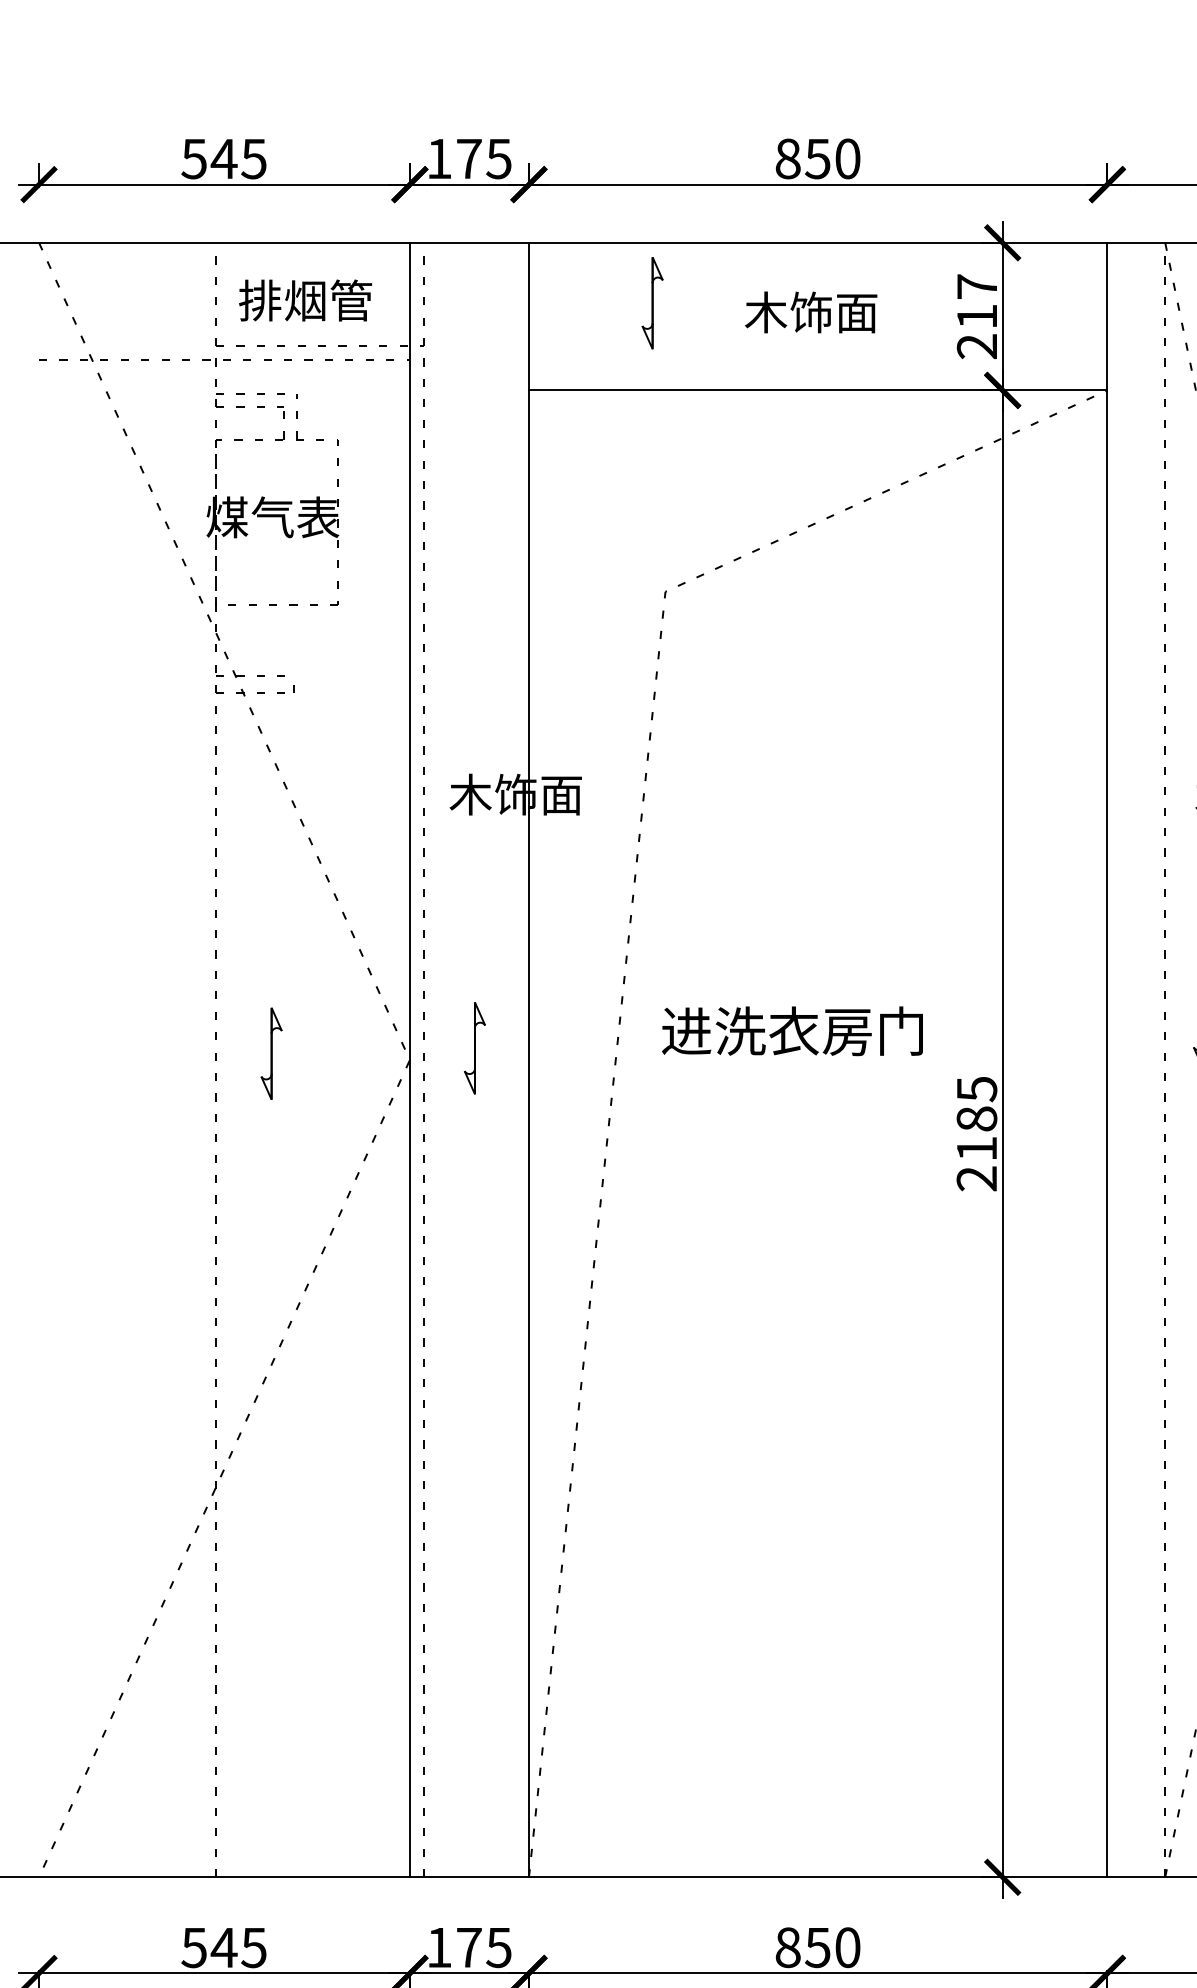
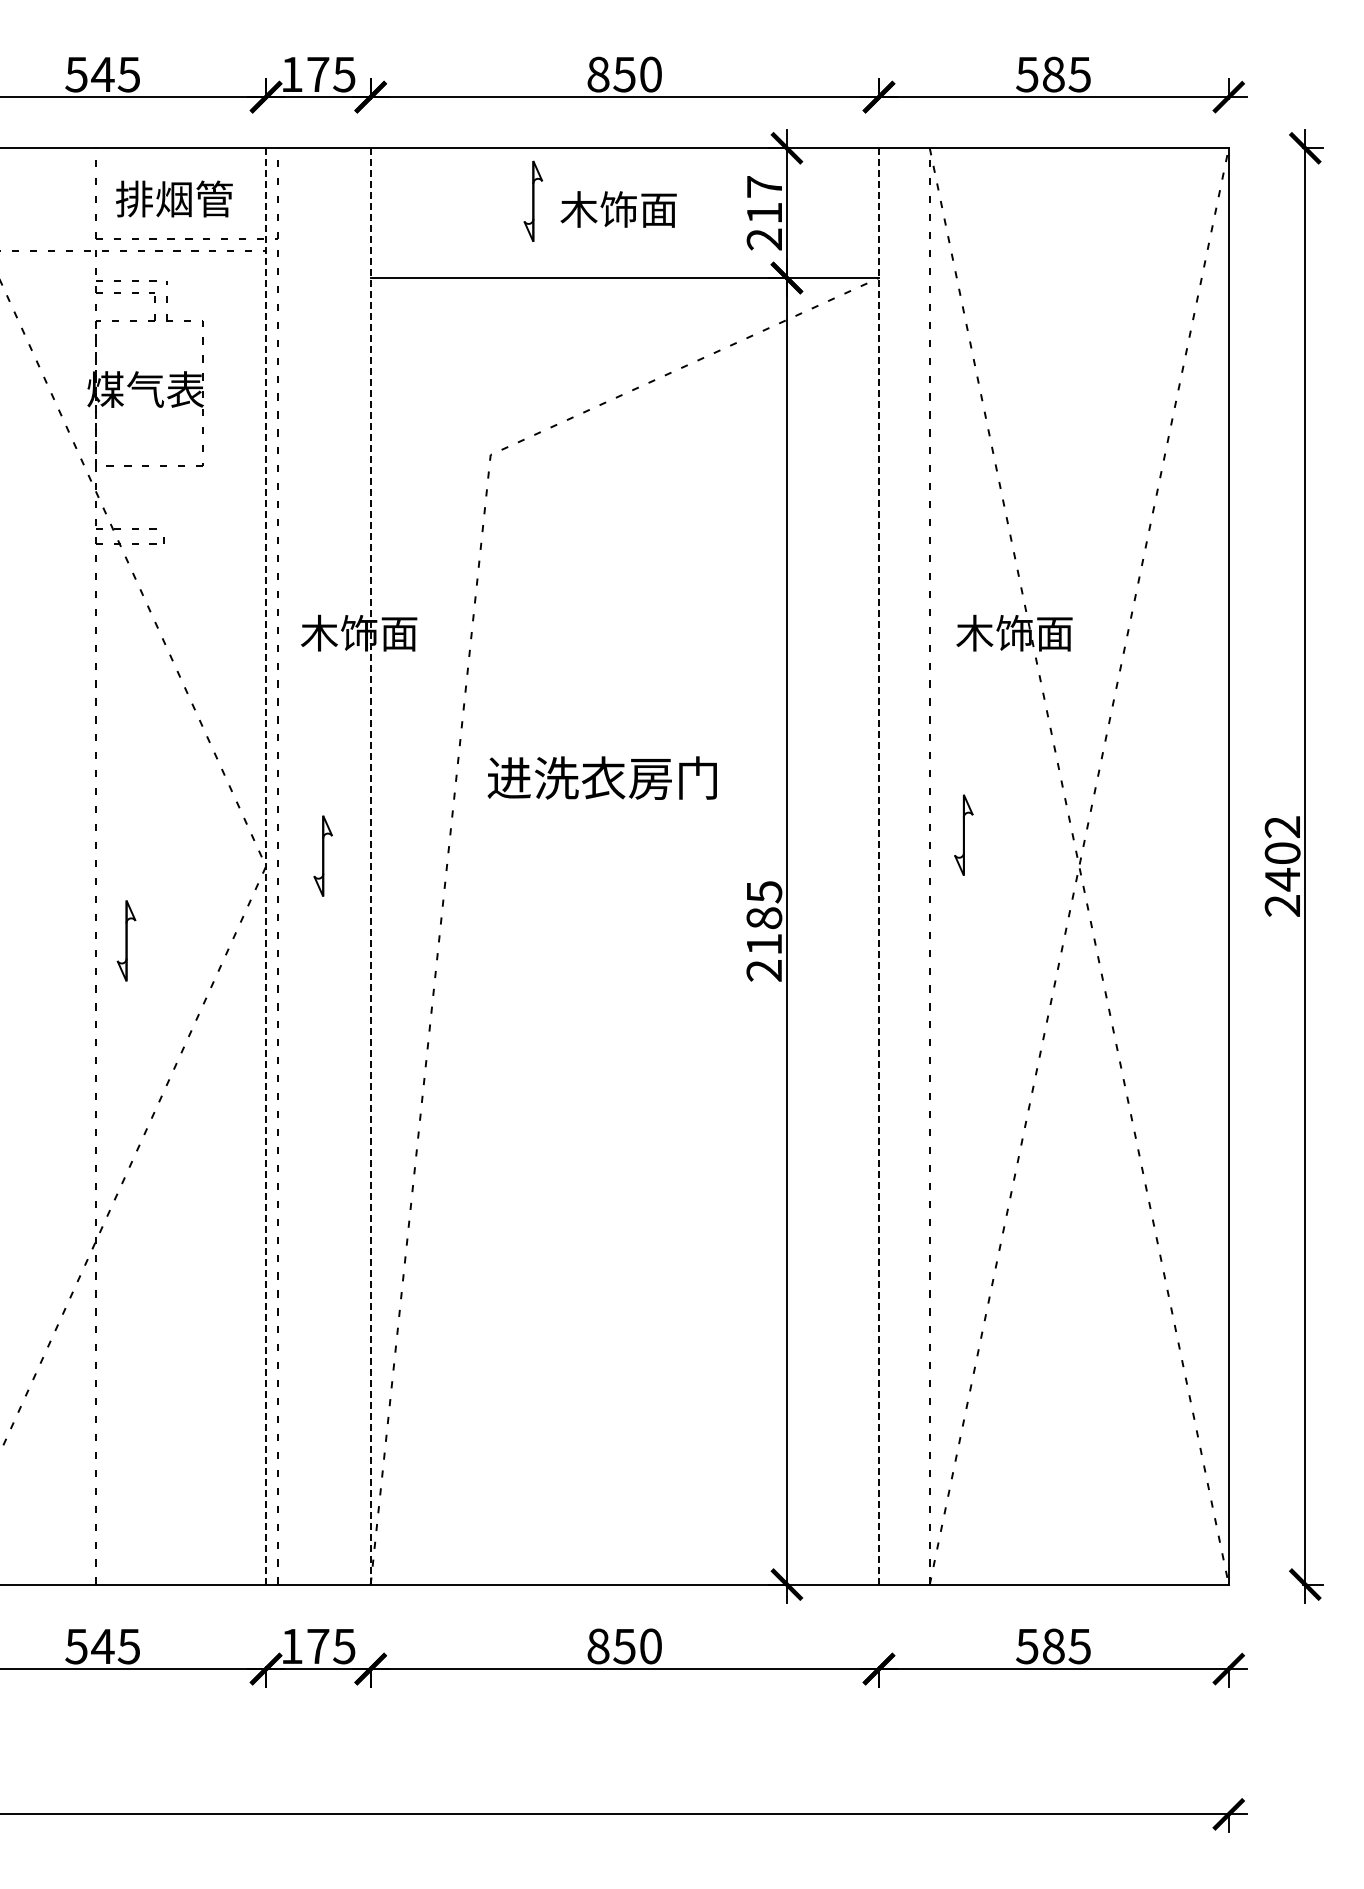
part: (652, 302) -> (533, 200), moved
text: (791, 1030) -> (601, 777), moved
part: (271, 1053) -> (126, 940), moved
line: (410, 1058) -> (266, 865), solid -> dashed
line: (528, 1058) -> (370, 865), solid -> dashed
line: (1106, 1058) -> (878, 865), solid -> dashed

